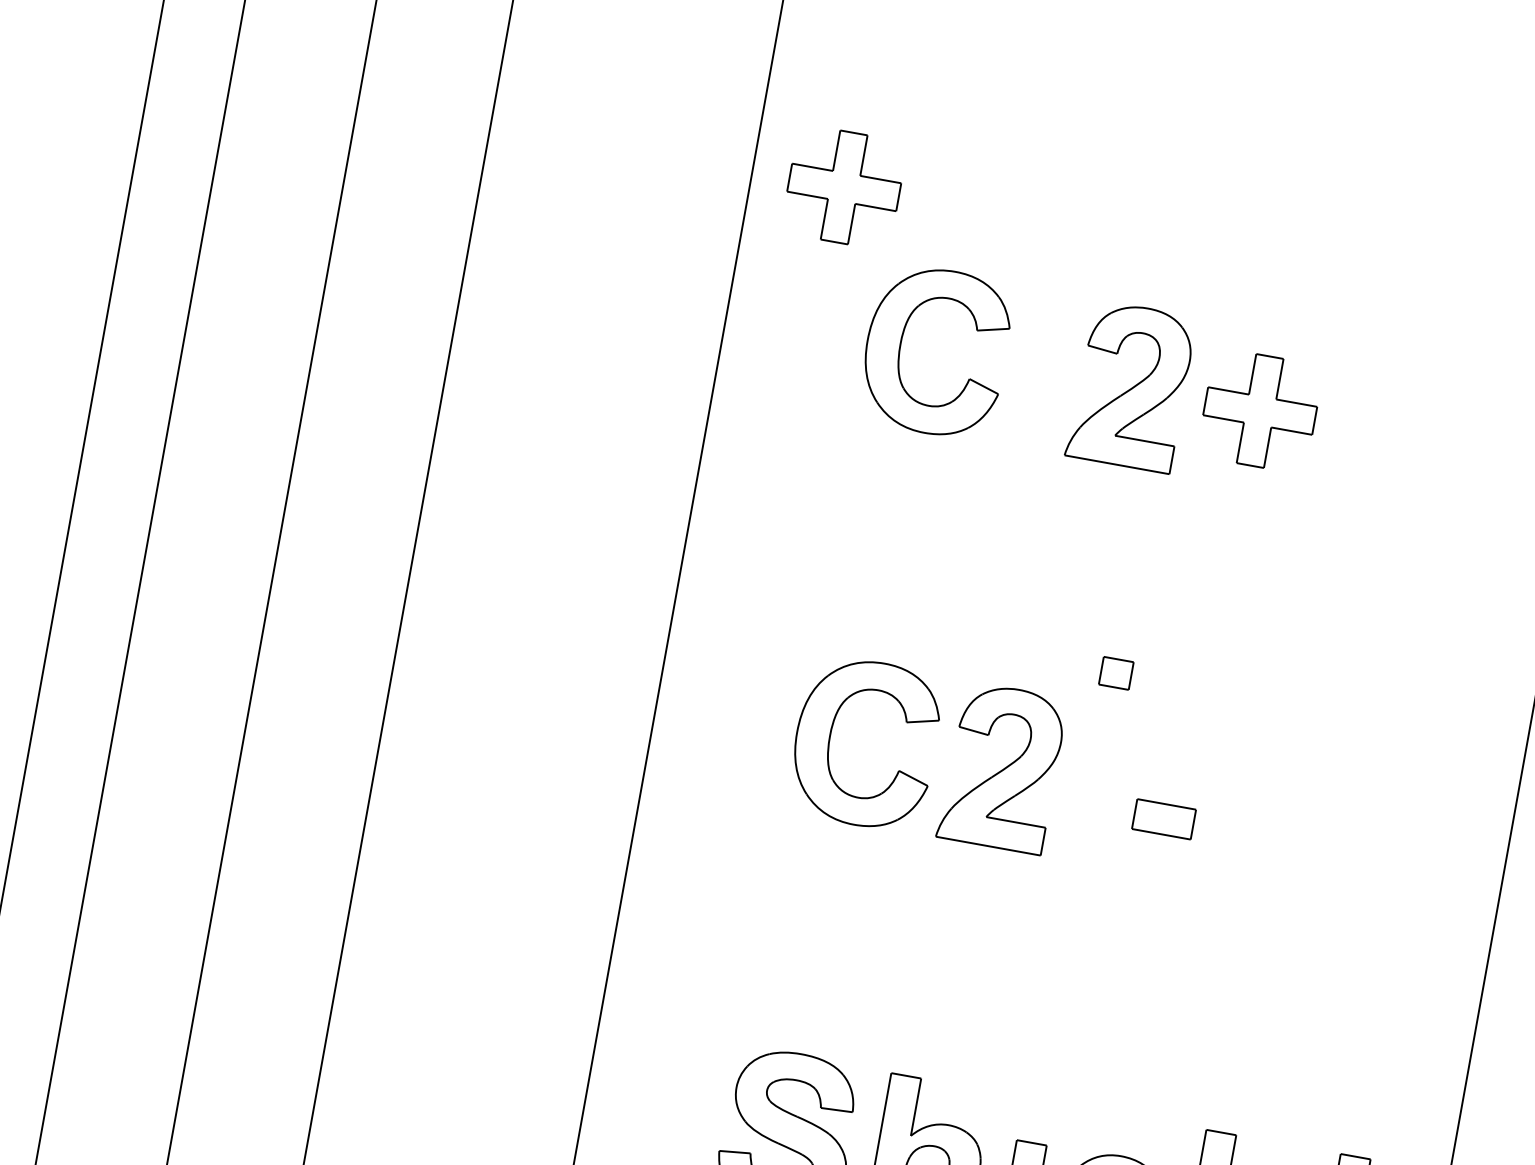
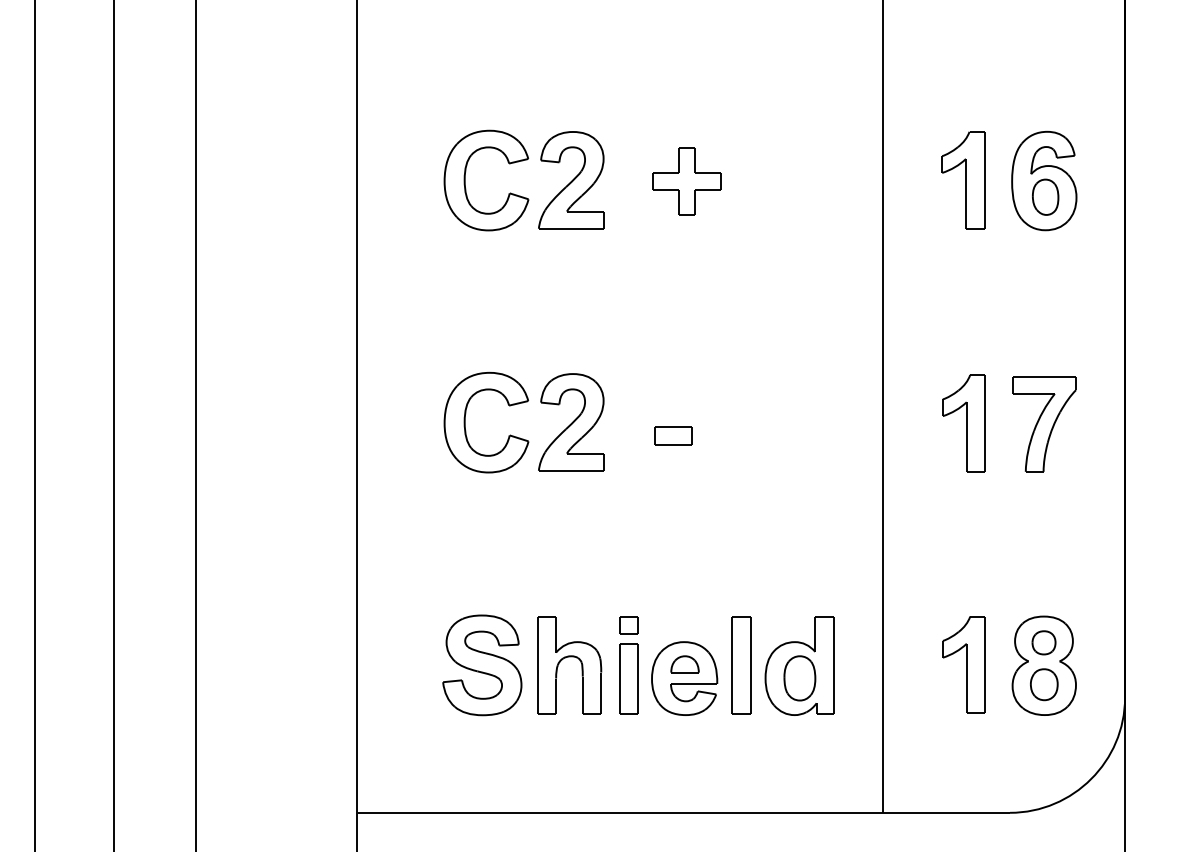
part: (843, 187) -> (413, 92), removed
part: (1131, 386) -> (571, 180), moved
part: (1115, 672) -> (628, 625), moved

